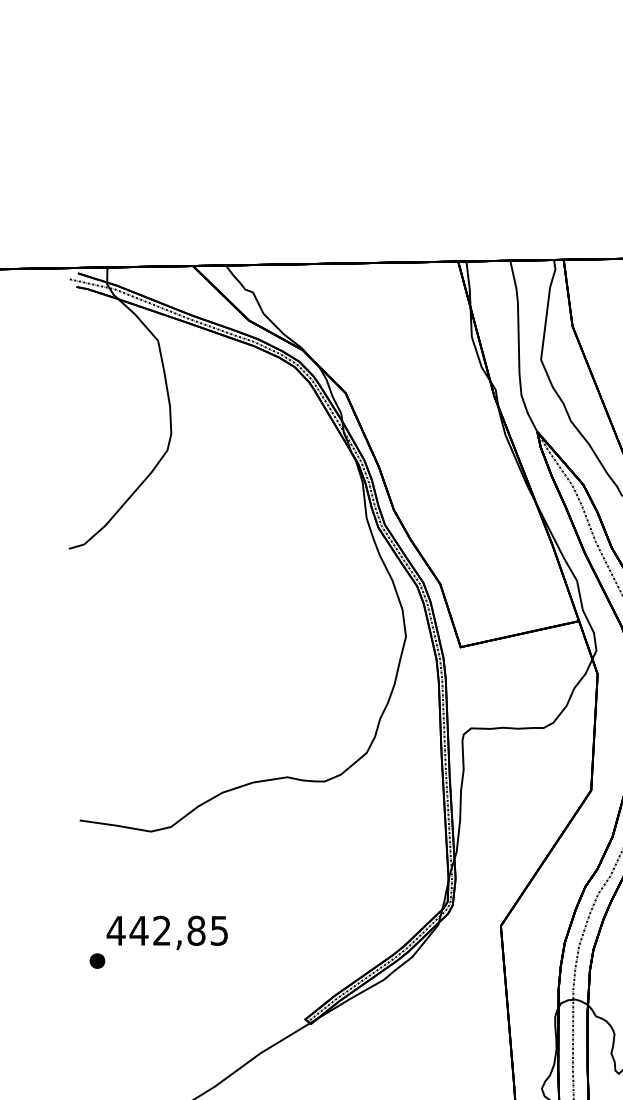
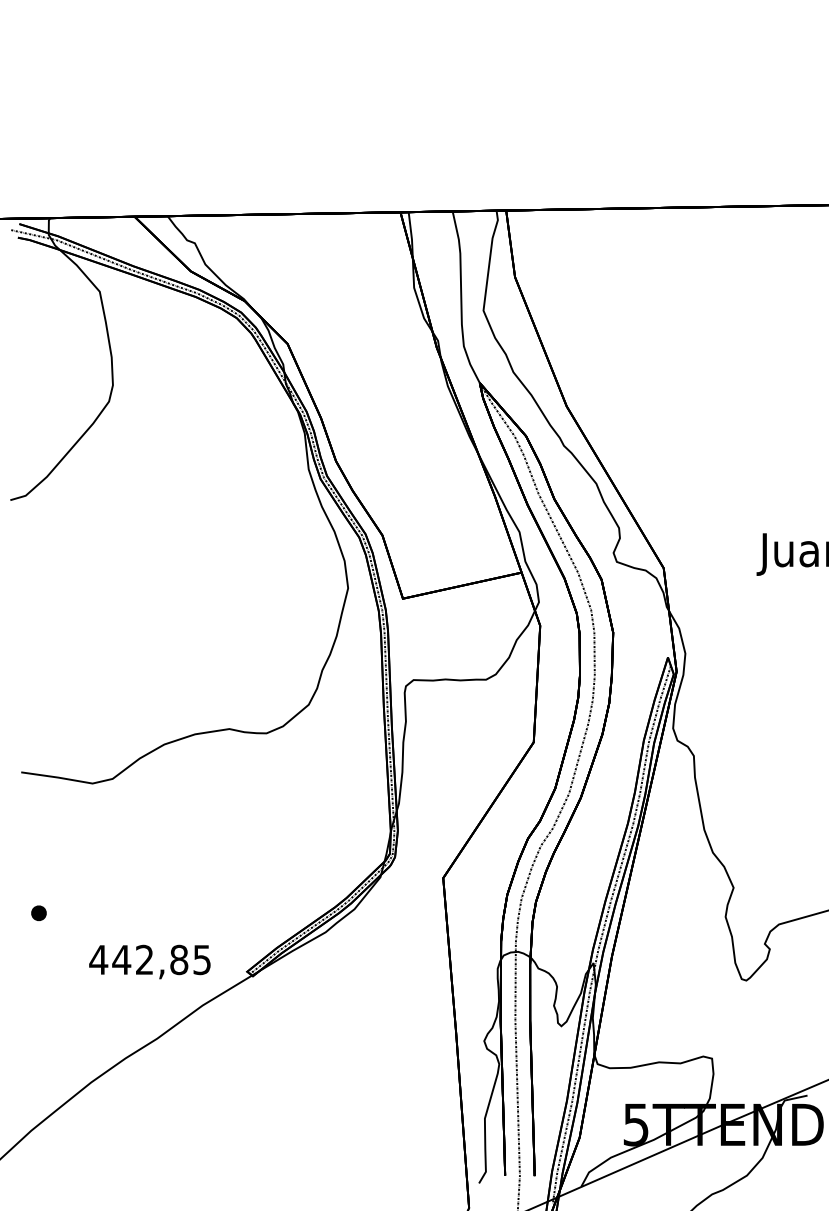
text: (166, 932) -> (149, 961), moved

